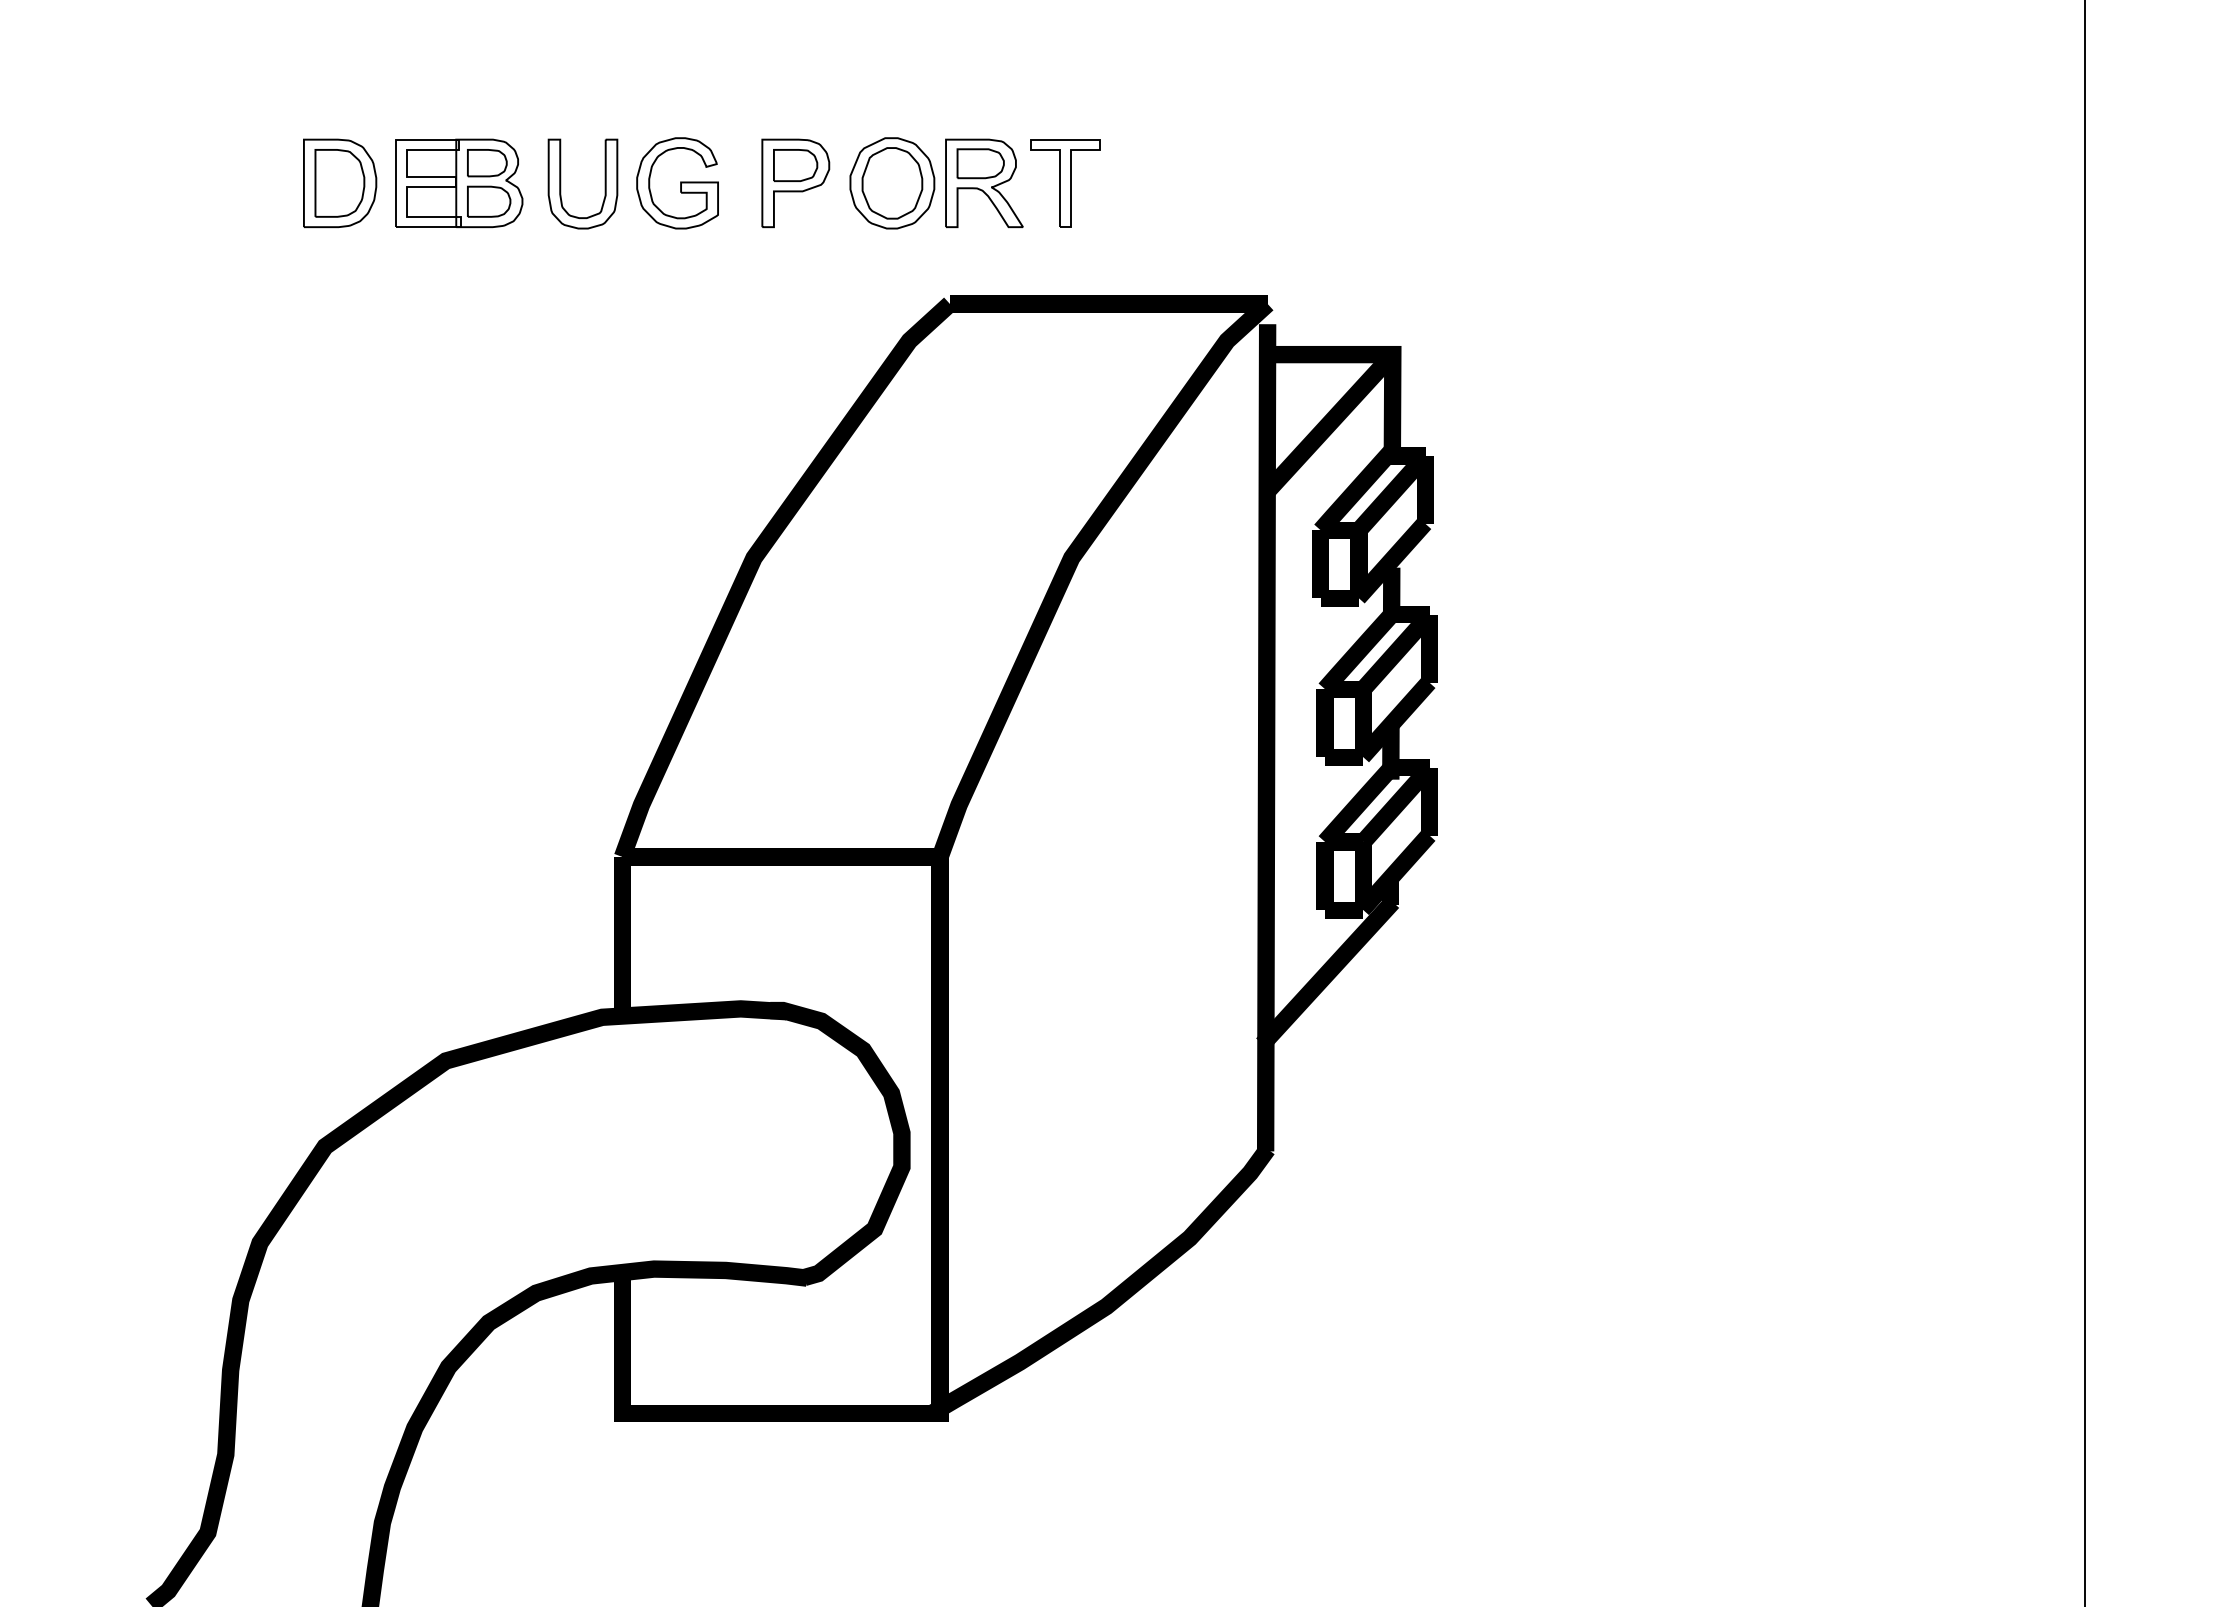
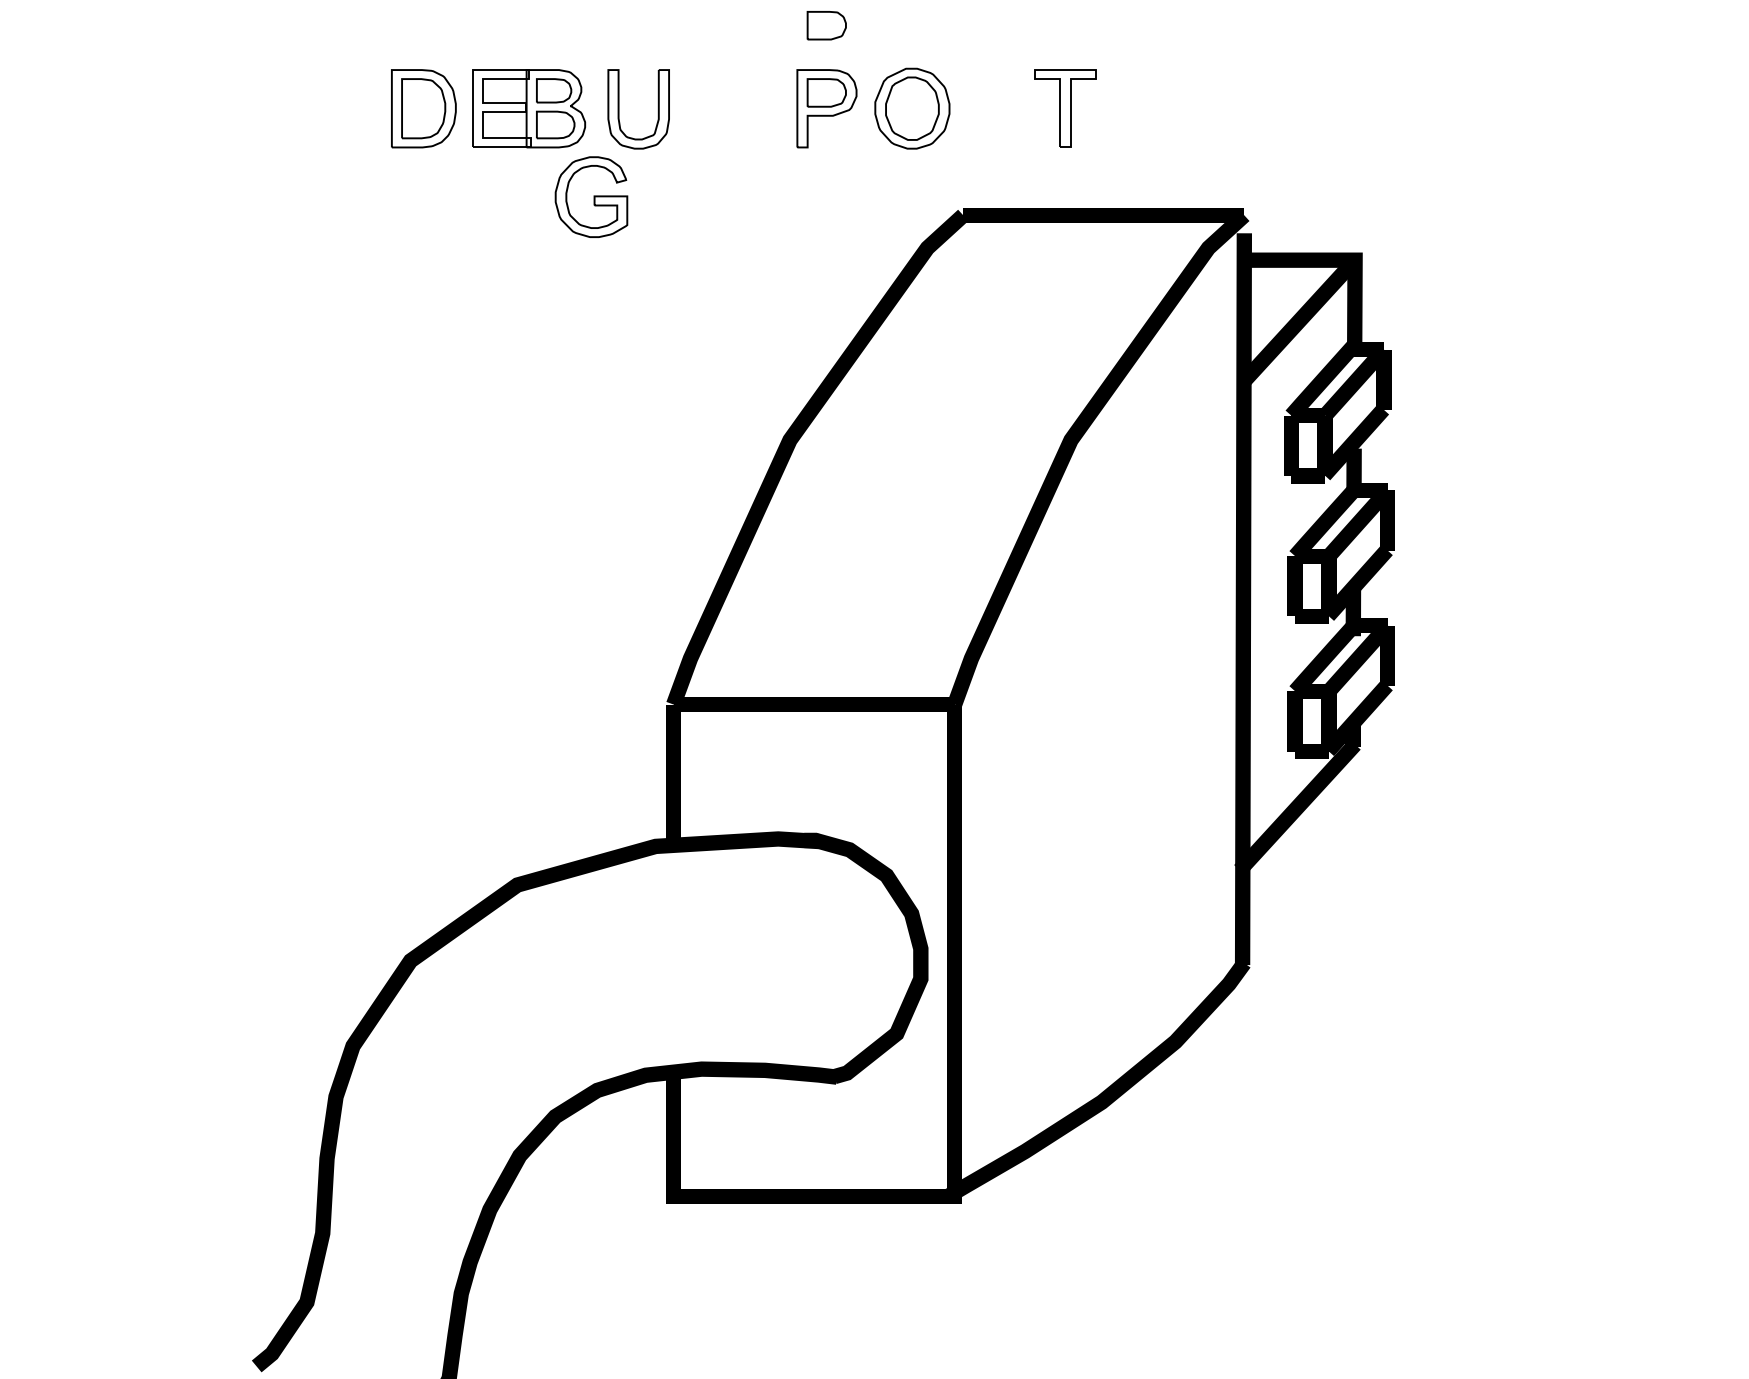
part: (795, 89) -> (826, 25), added
part: (677, 183) -> (591, 197), moved
part: (984, 183) -> (993, 108), removed

